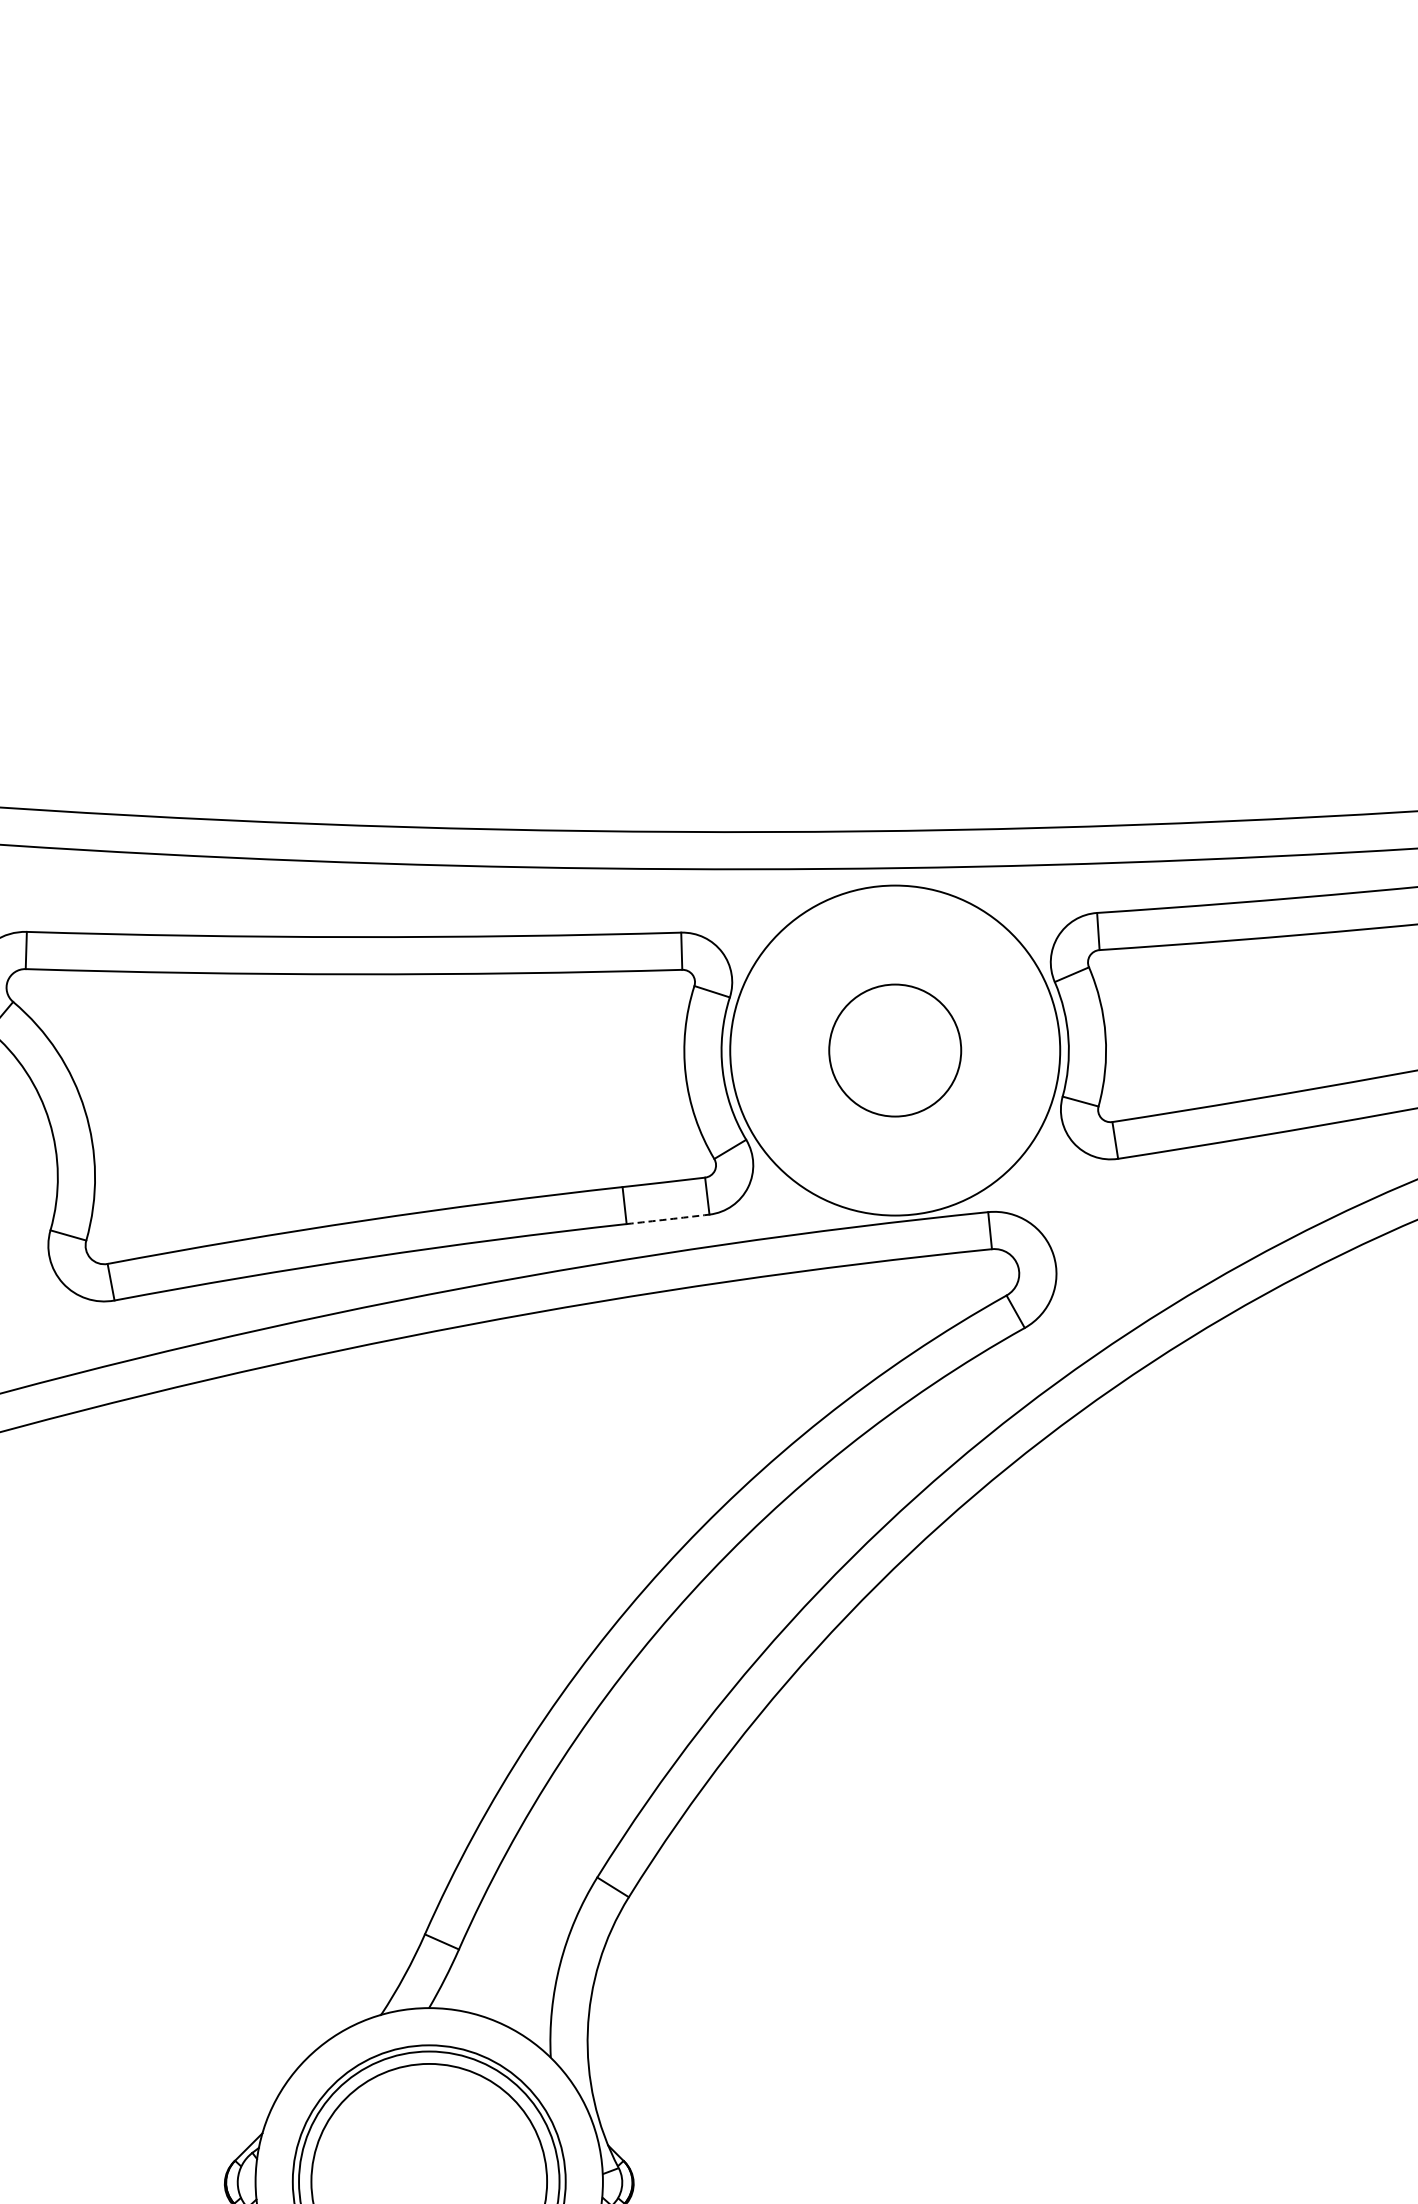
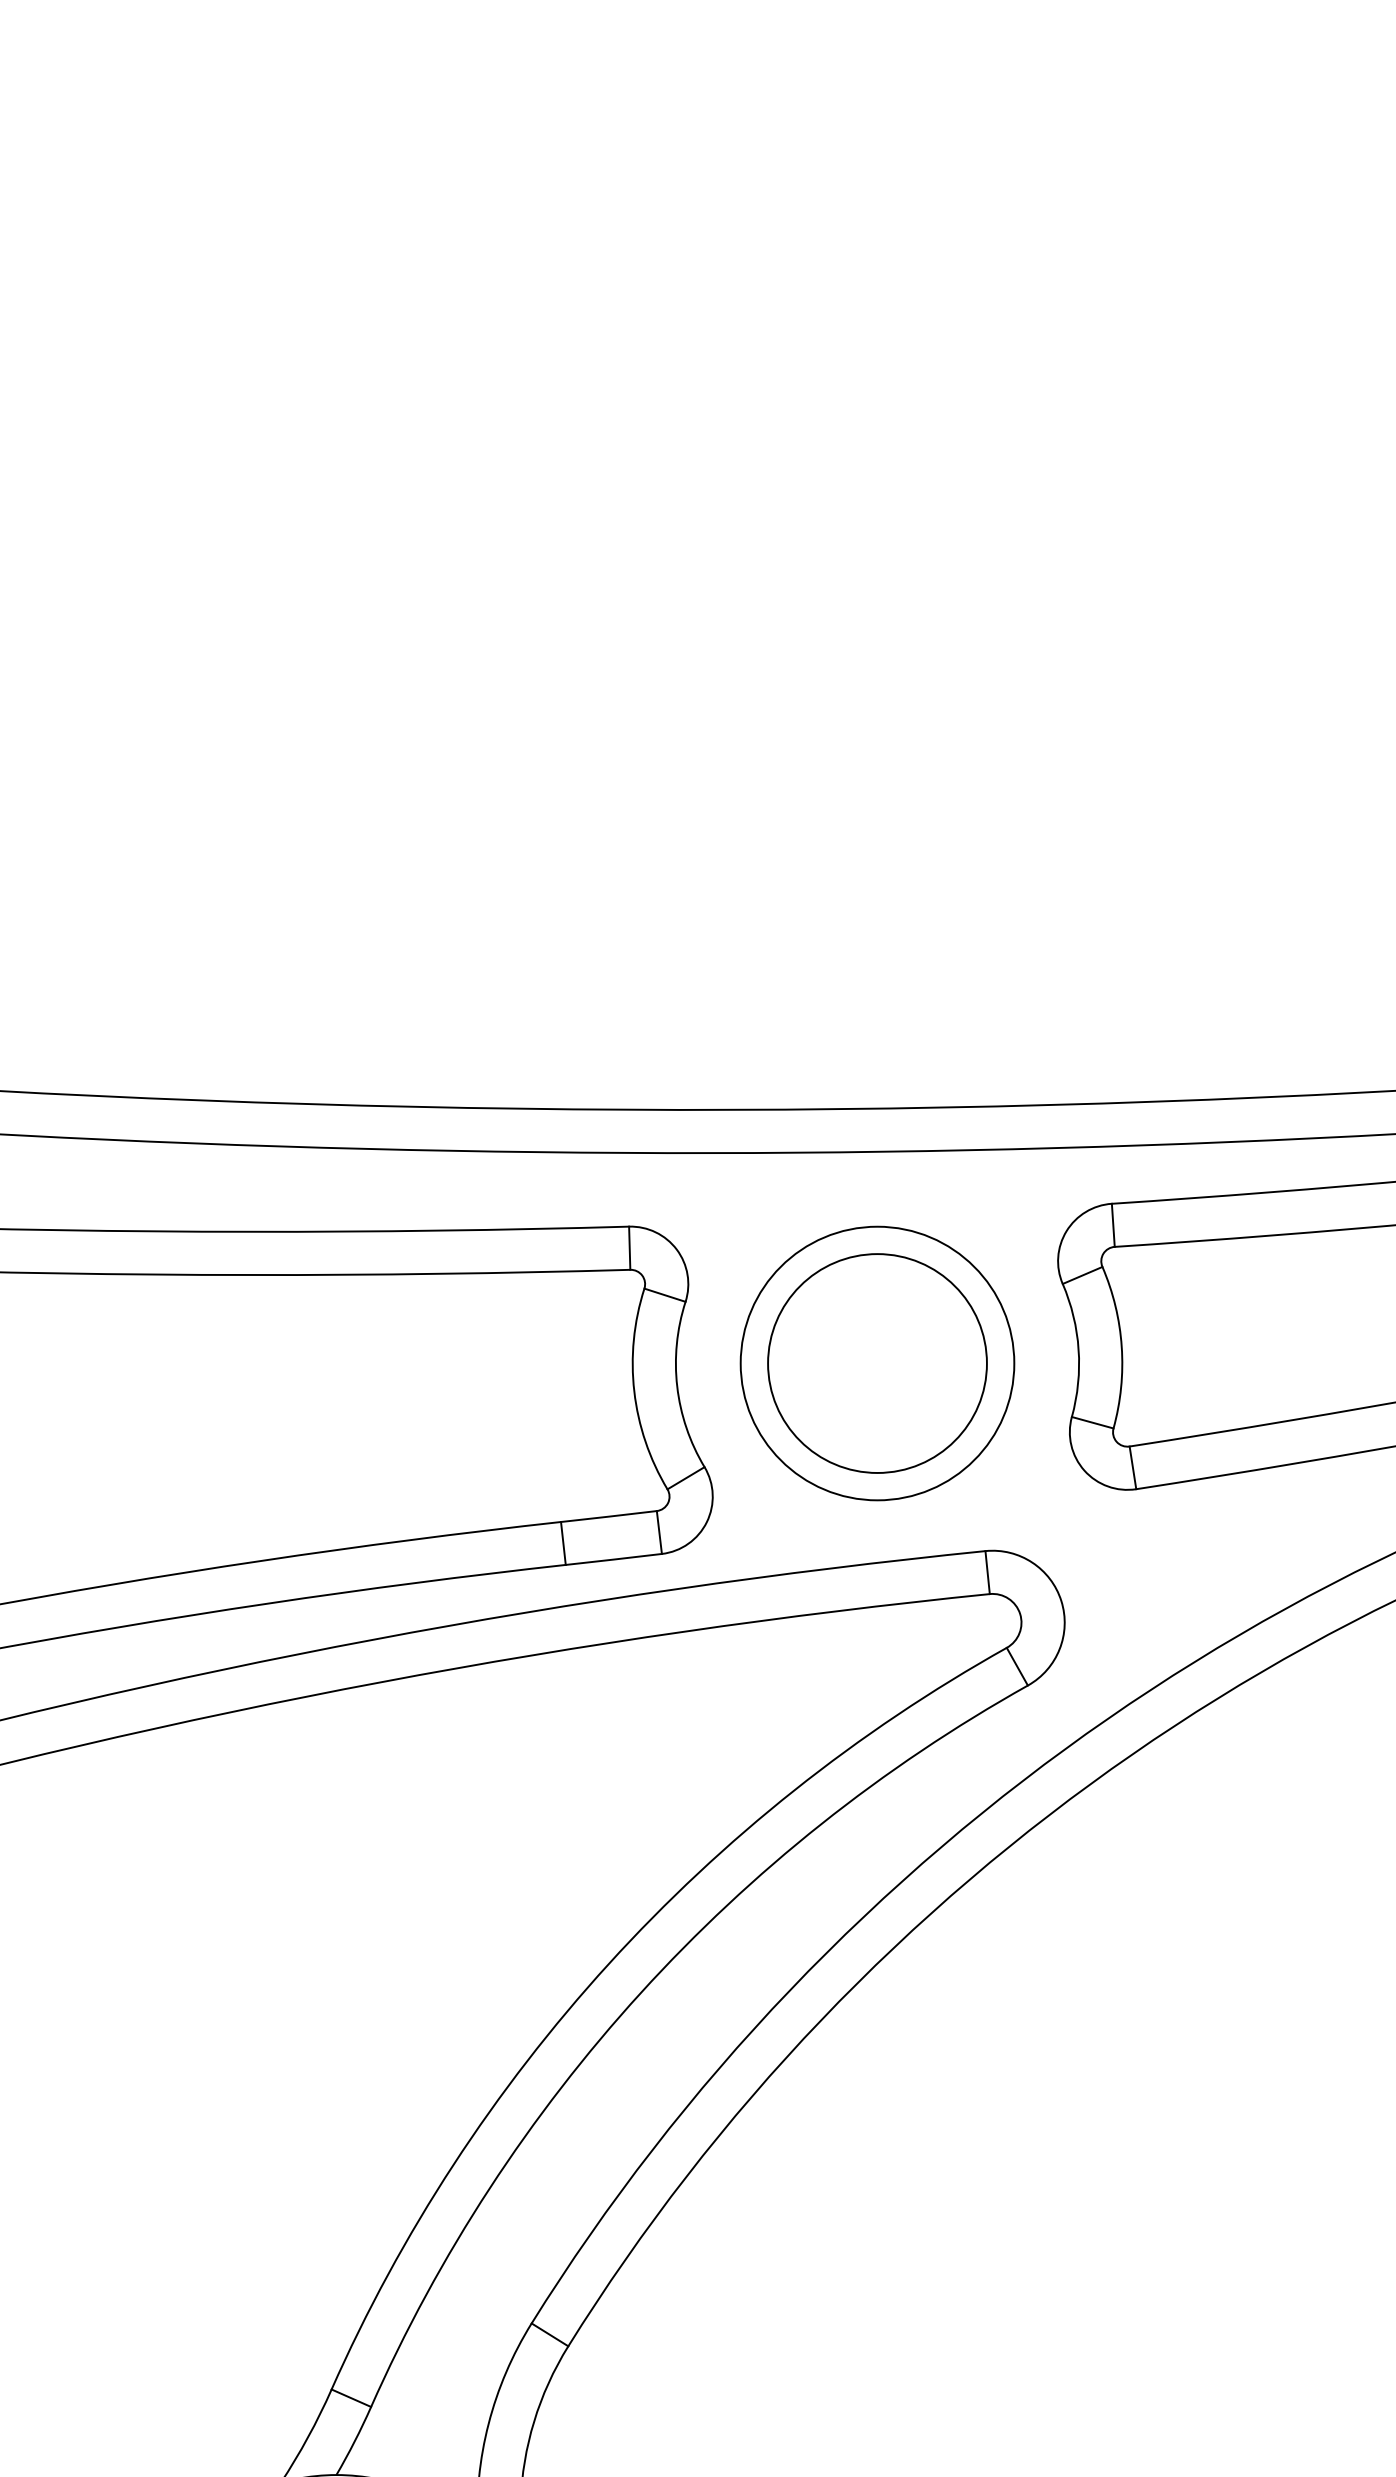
circle: (894, 1050) -> (876, 1363), size x1.43
circle: (895, 1050) -> (877, 1363), size x0.71
arc: (668, 1219) -> (614, 1559), dashed -> solid

